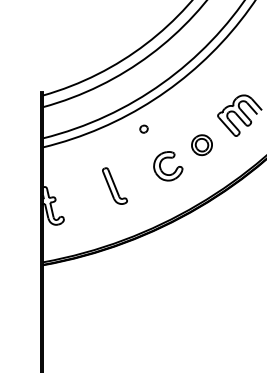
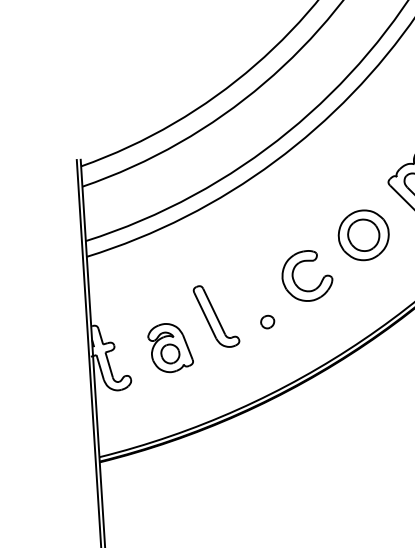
part: (143, 128) -> (266, 320), moved
part: (201, 145) -> (362, 236), size x1.43
part: (87, 202) -> (170, 347), added

